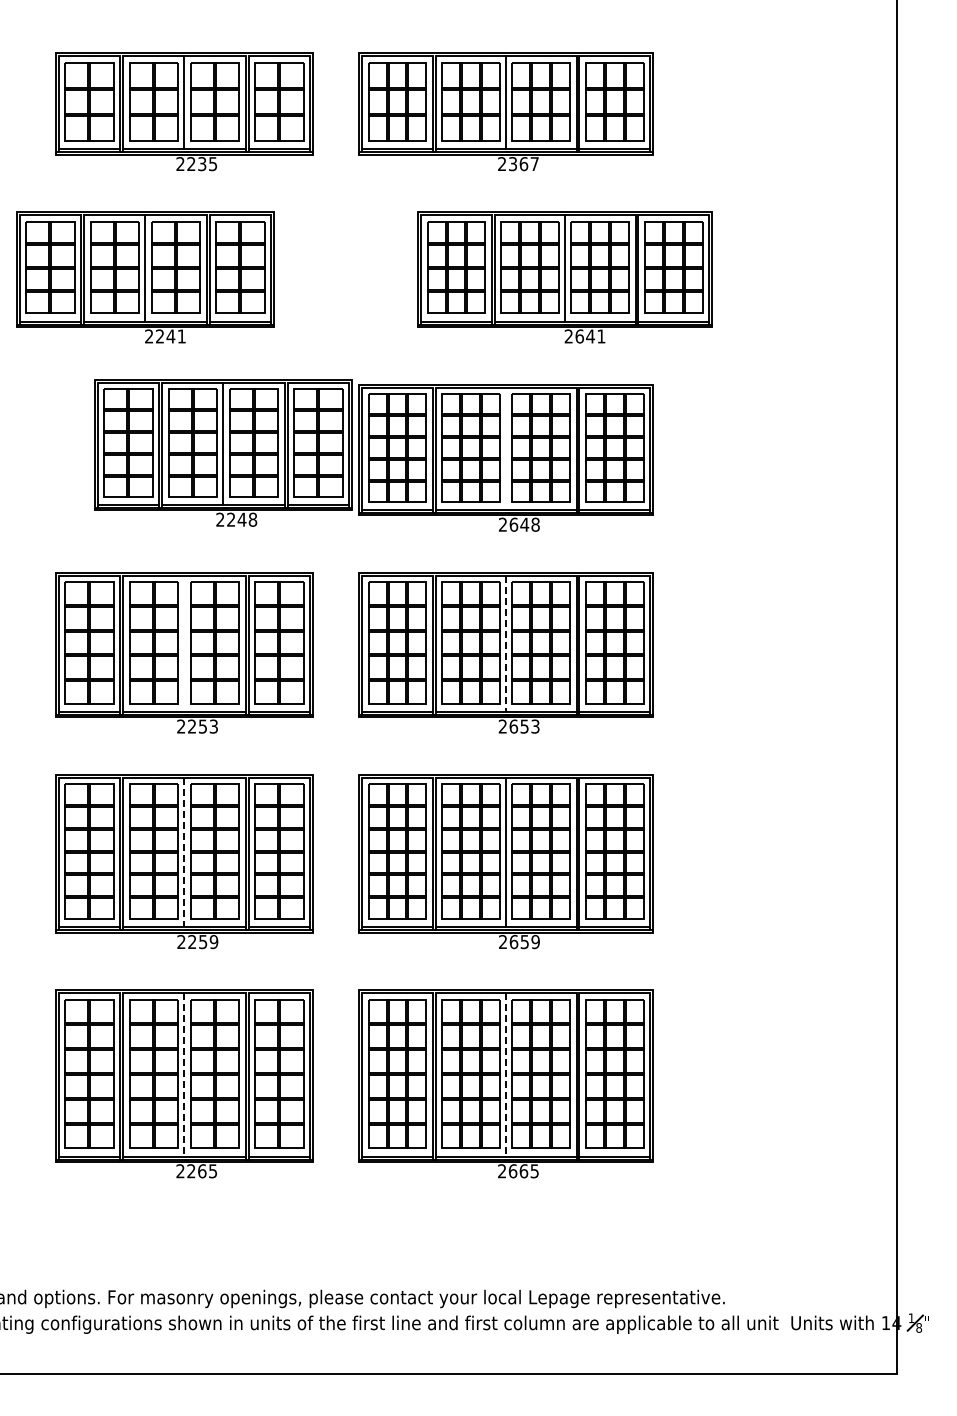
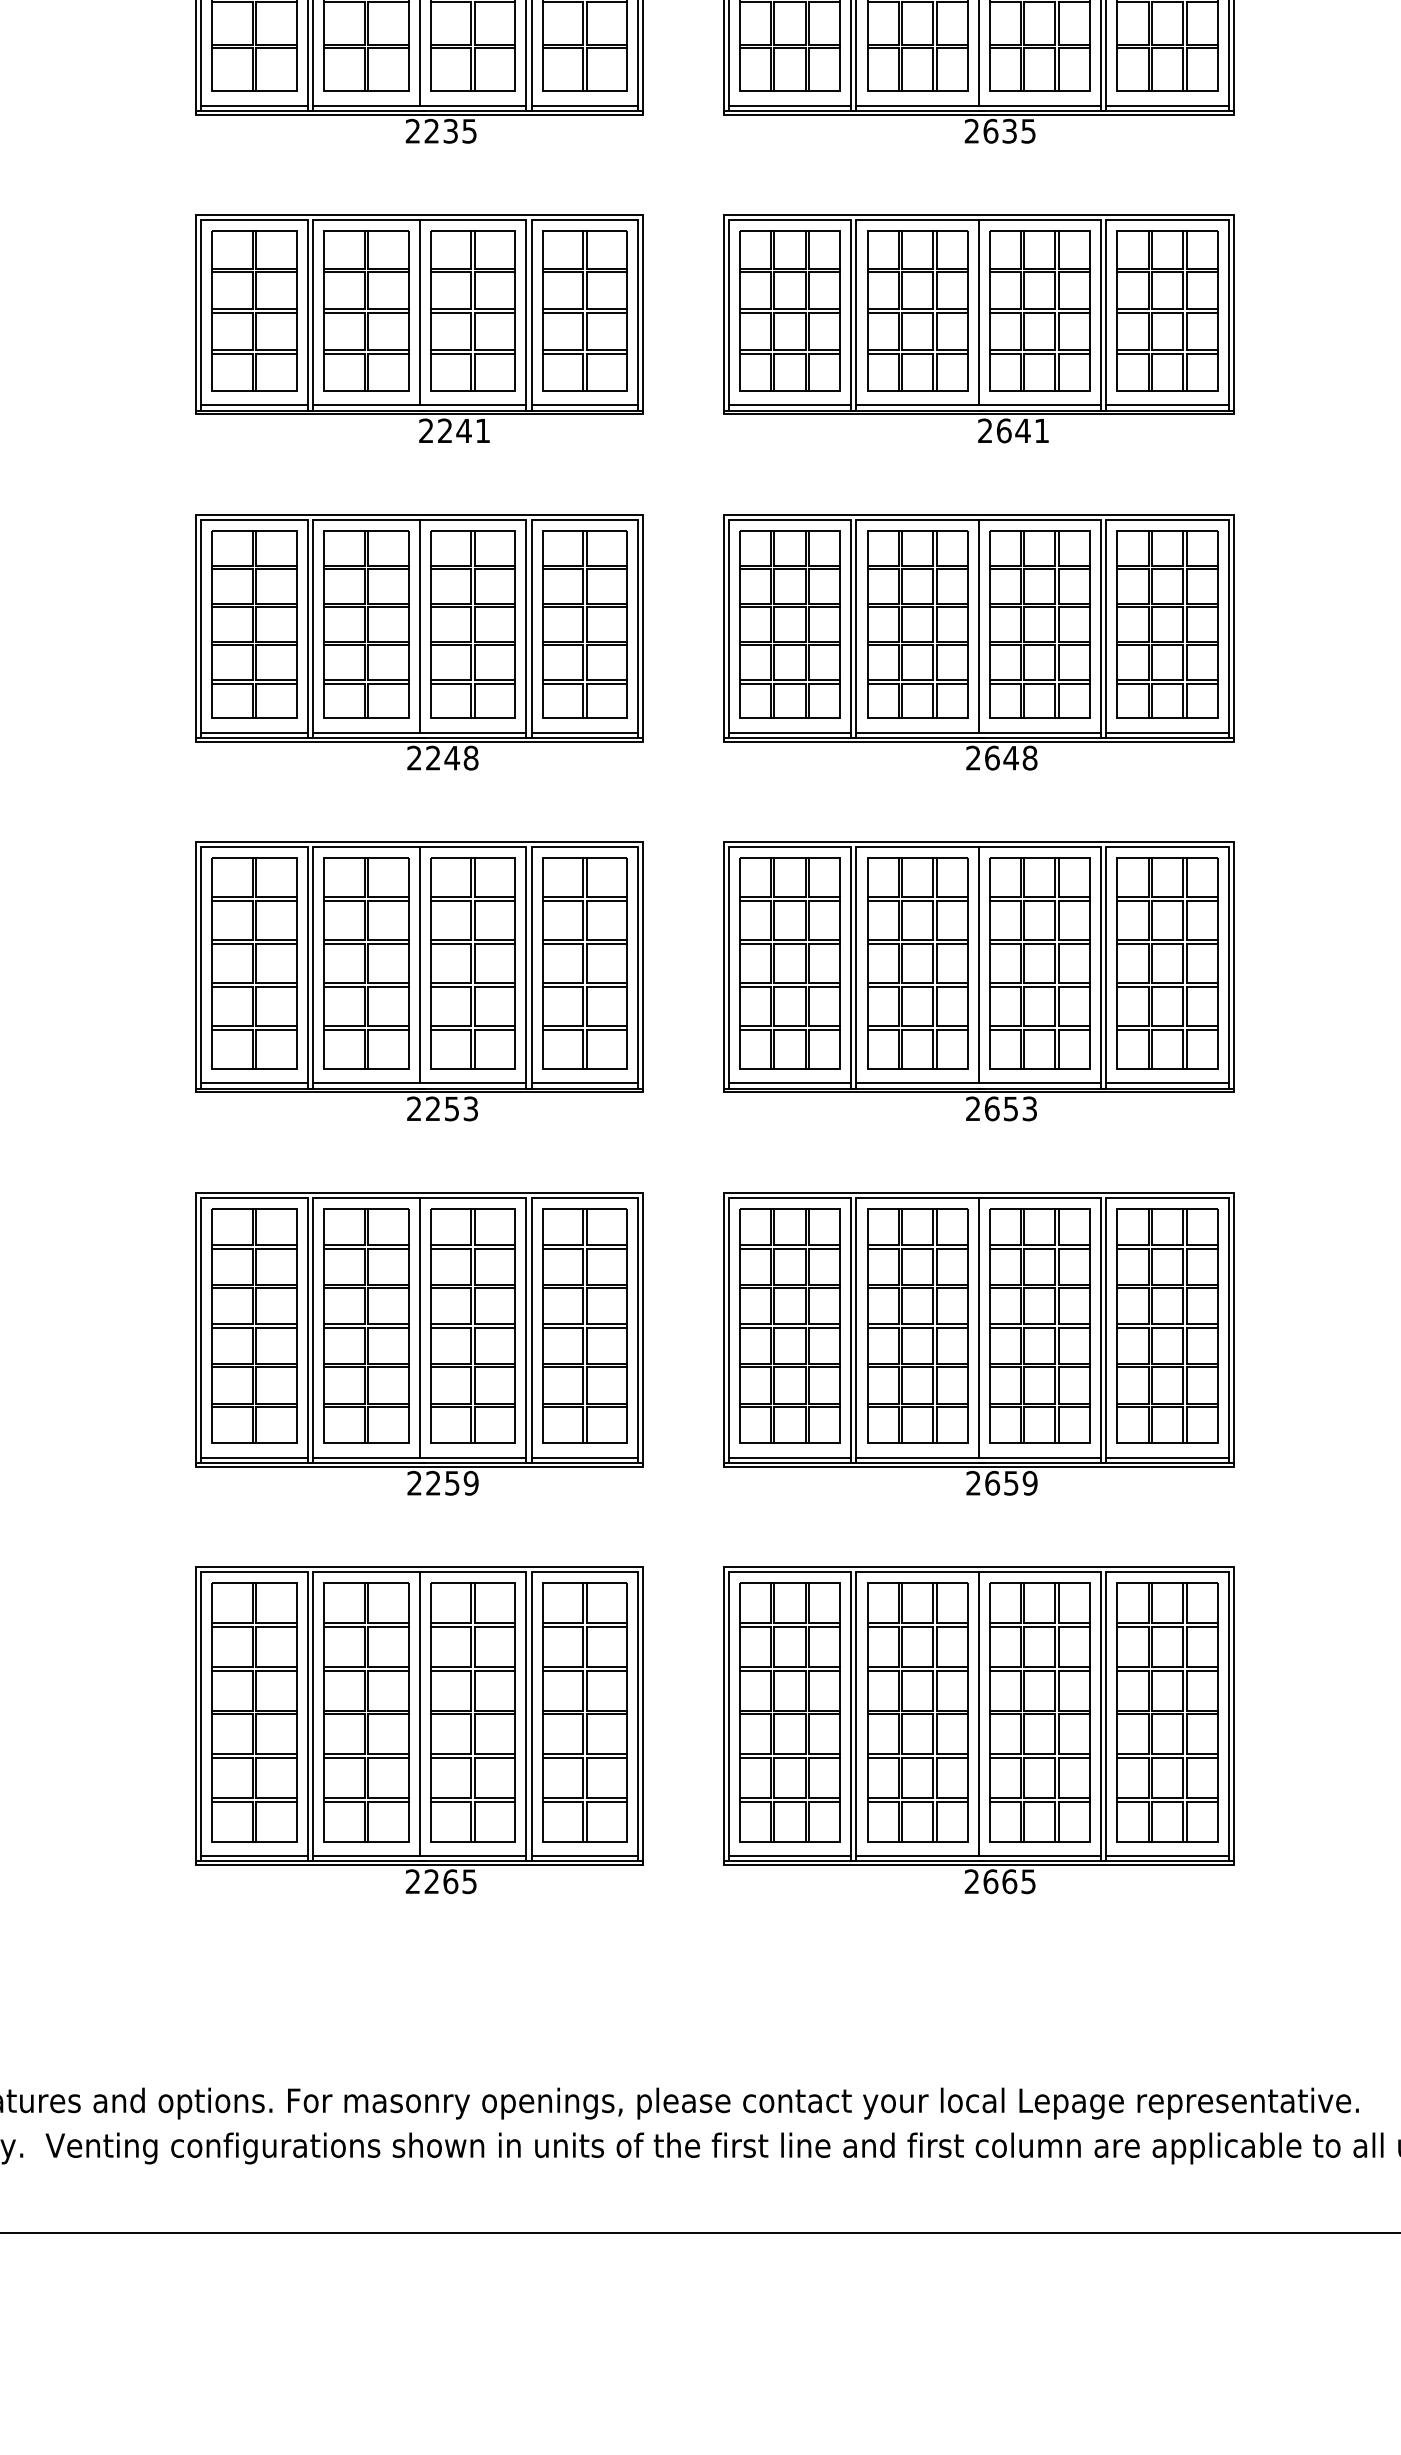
text: (523, 164) -> (1009, 132), 2367 -> 2635
part: (145, 277) -> (419, 328), moved
part: (564, 277) -> (977, 328), moved
line: (506, 448) -> (979, 625), added
part: (223, 452) -> (419, 641), moved
line: (184, 643) -> (419, 964), added
line: (506, 644) -> (979, 966), dashed -> solid
line: (184, 852) -> (419, 1327), dashed -> solid
line: (184, 1074) -> (419, 1713), dashed -> solid
line: (506, 1074) -> (979, 1713), dashed -> solid

